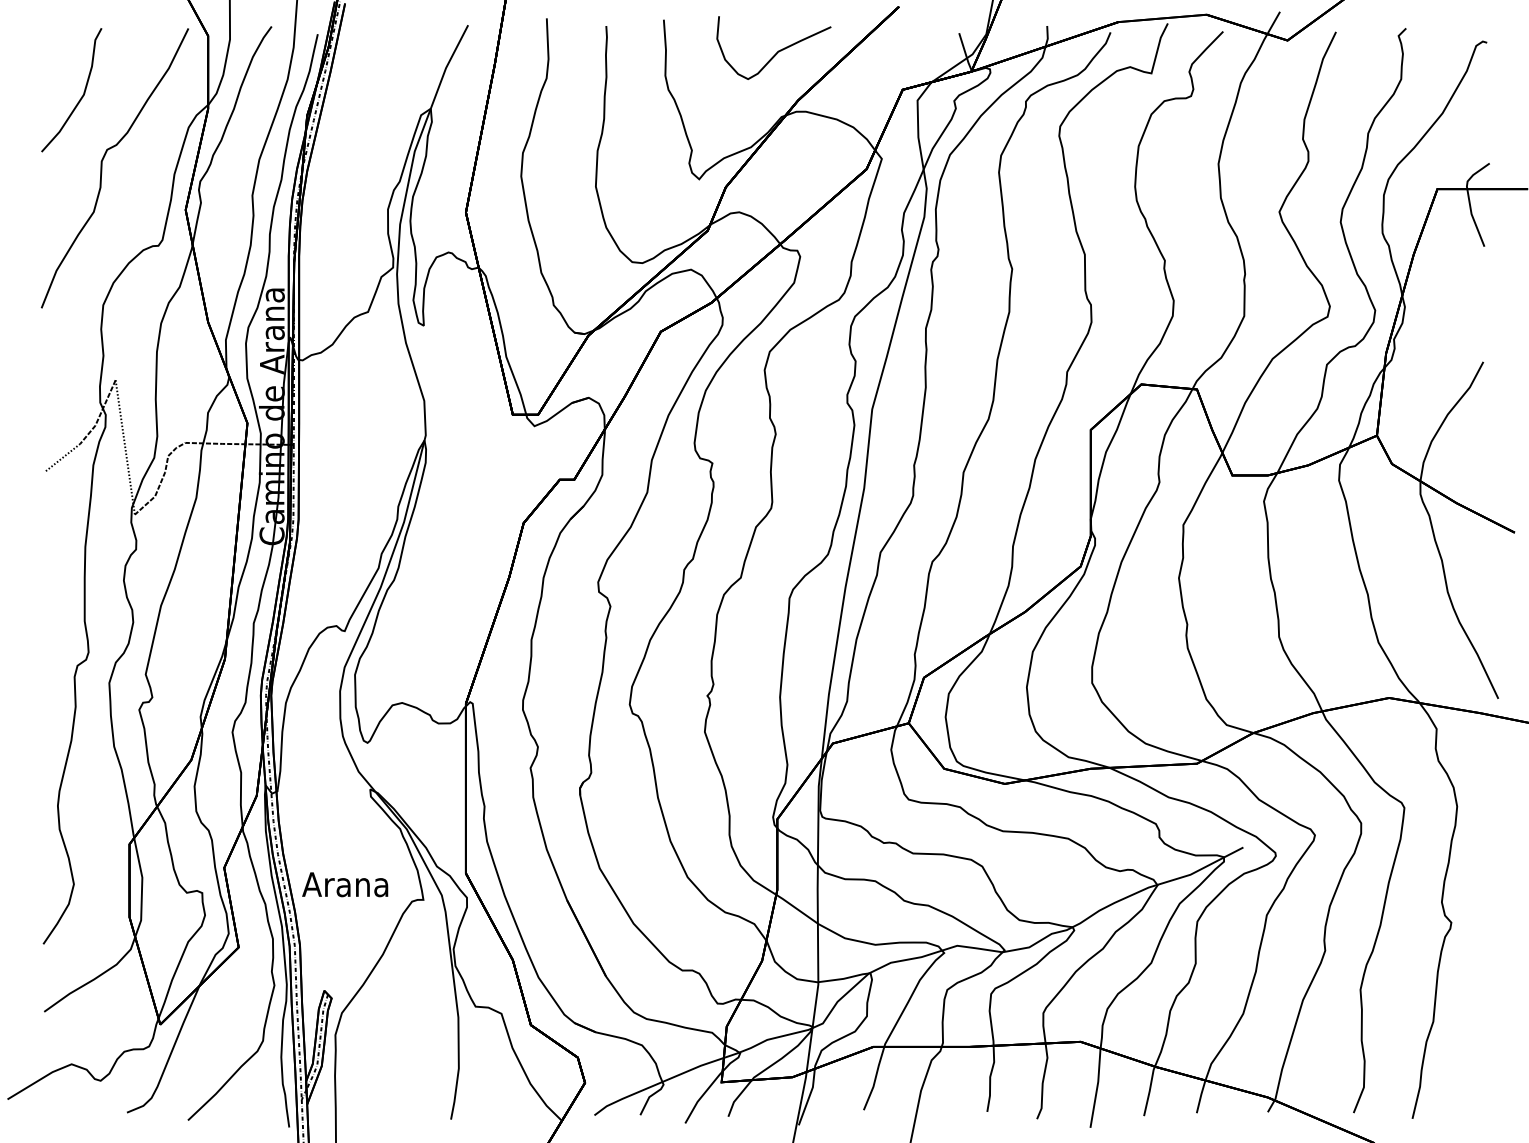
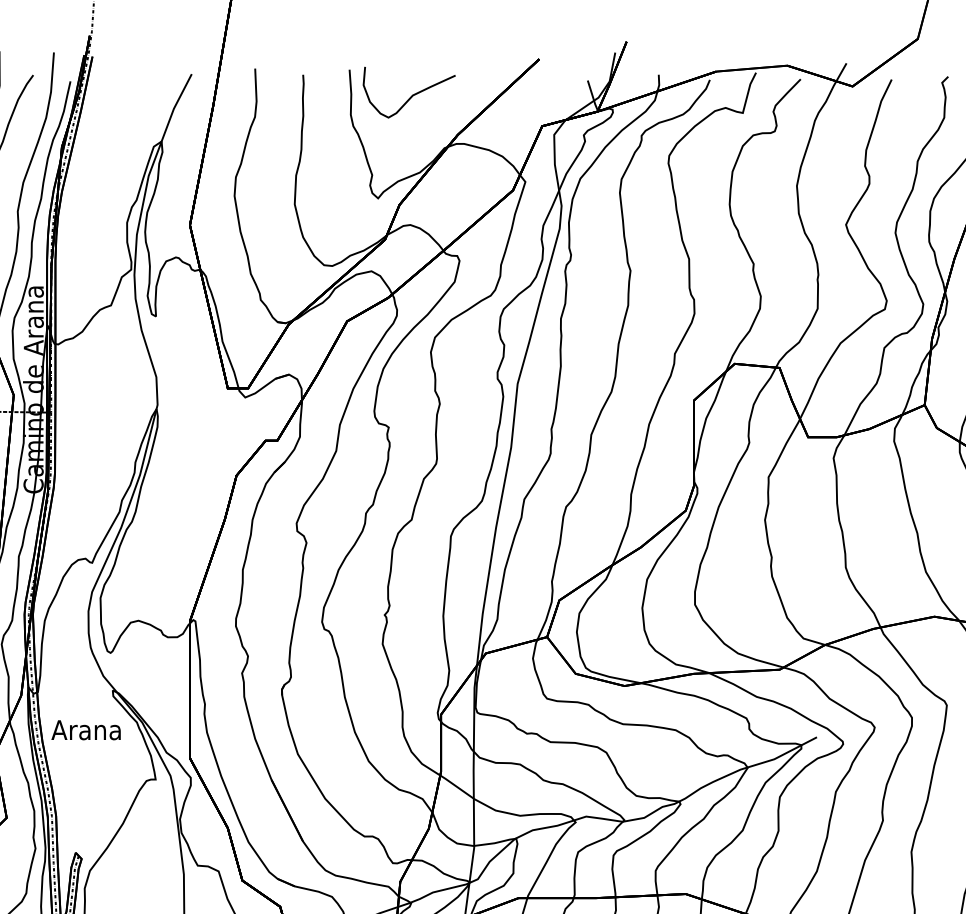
curve: (777, 51) -> (412, 95), moved
text: (345, 884) -> (86, 730), moved

